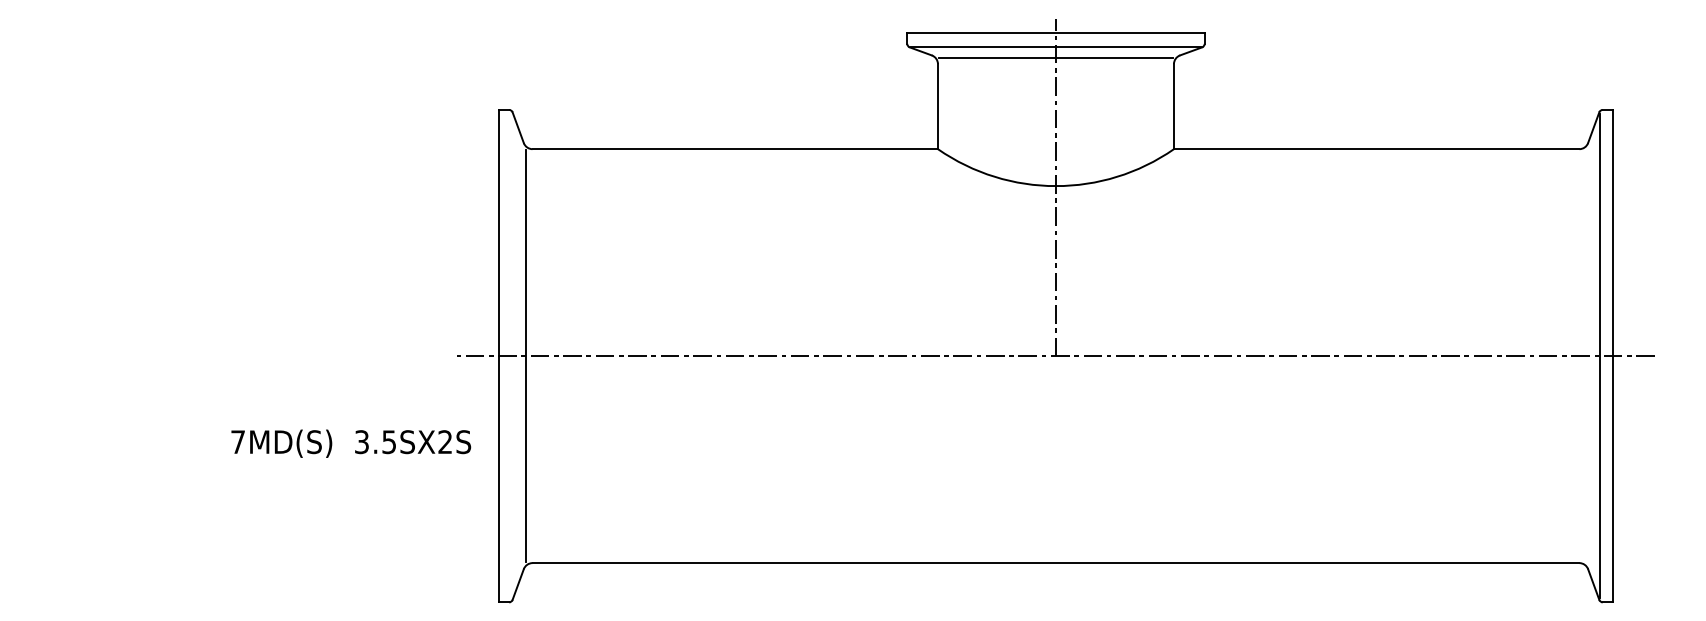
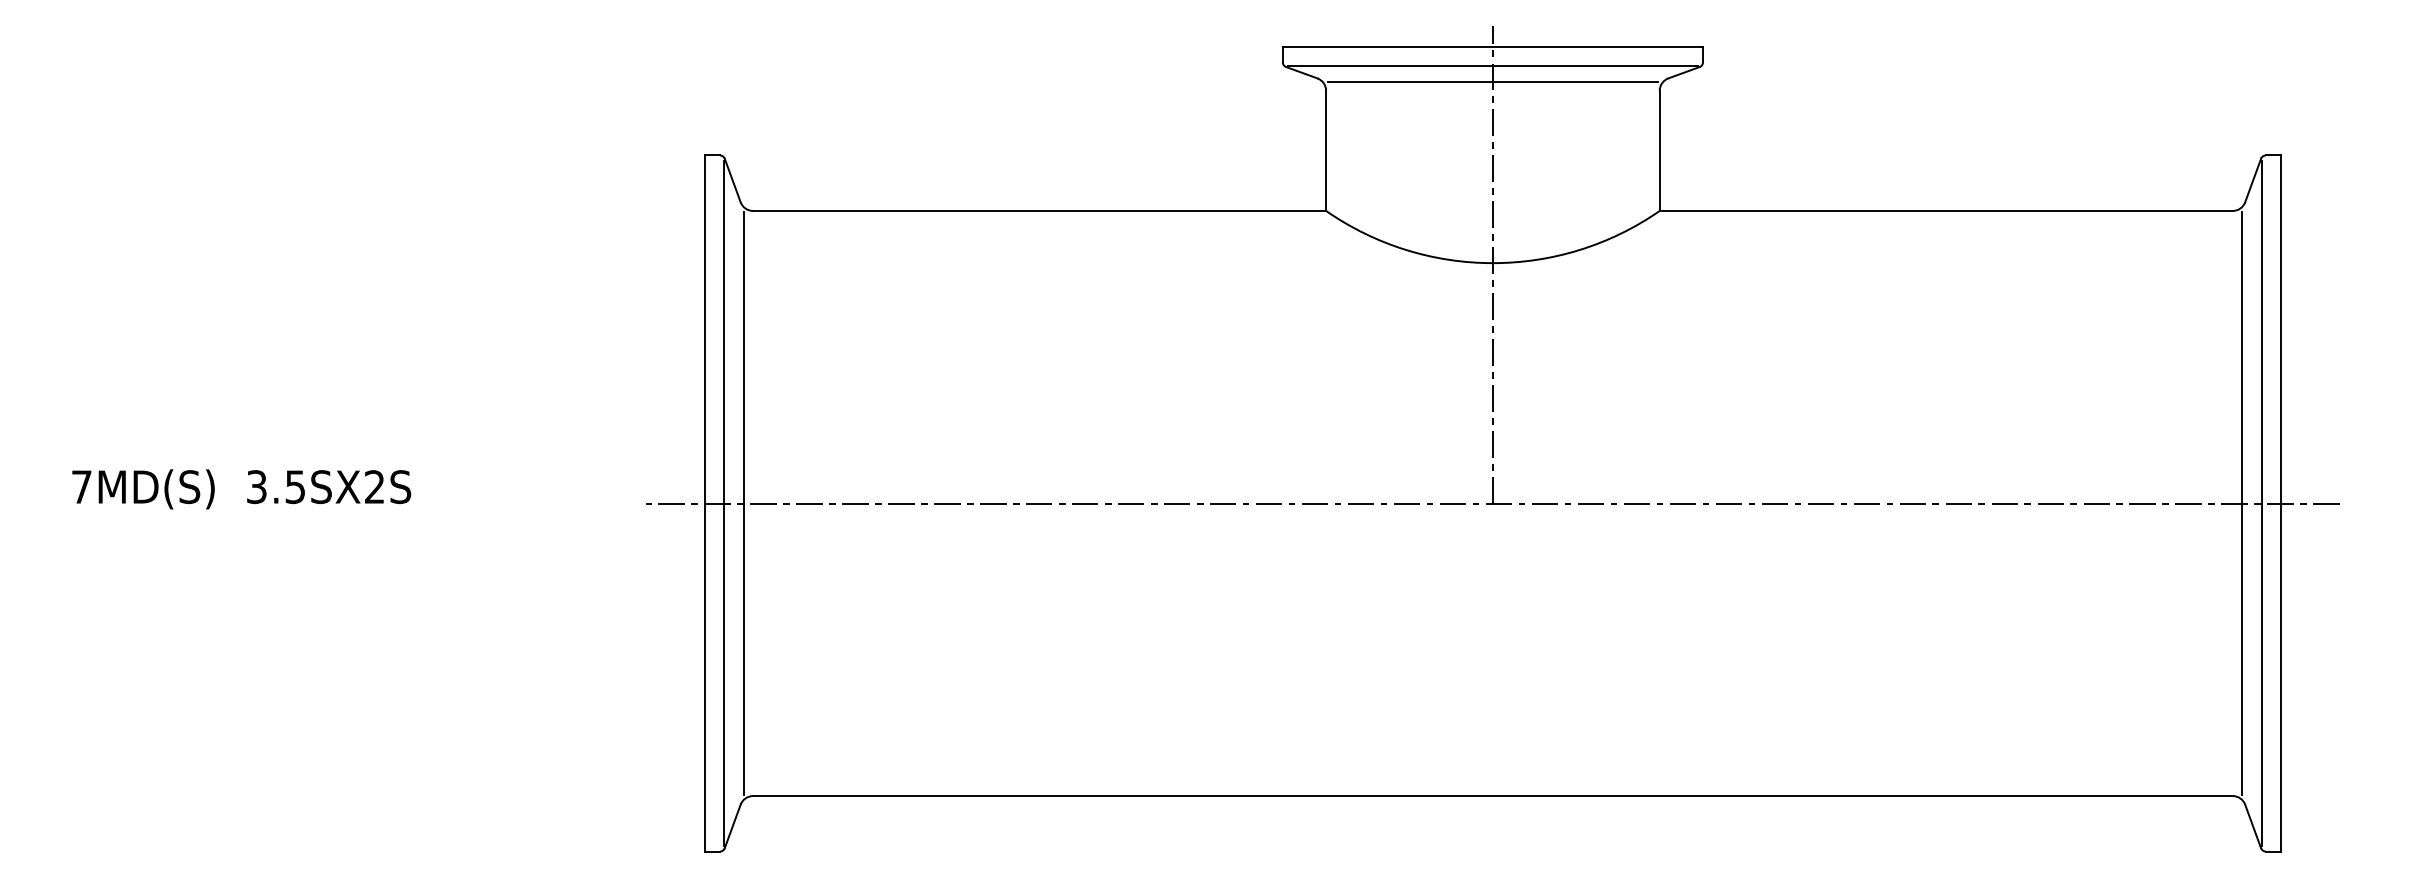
line: (511, 356) -> (723, 503), added
line: (1586, 356) -> (2242, 503), added
text: (351, 443) -> (241, 489), moved

